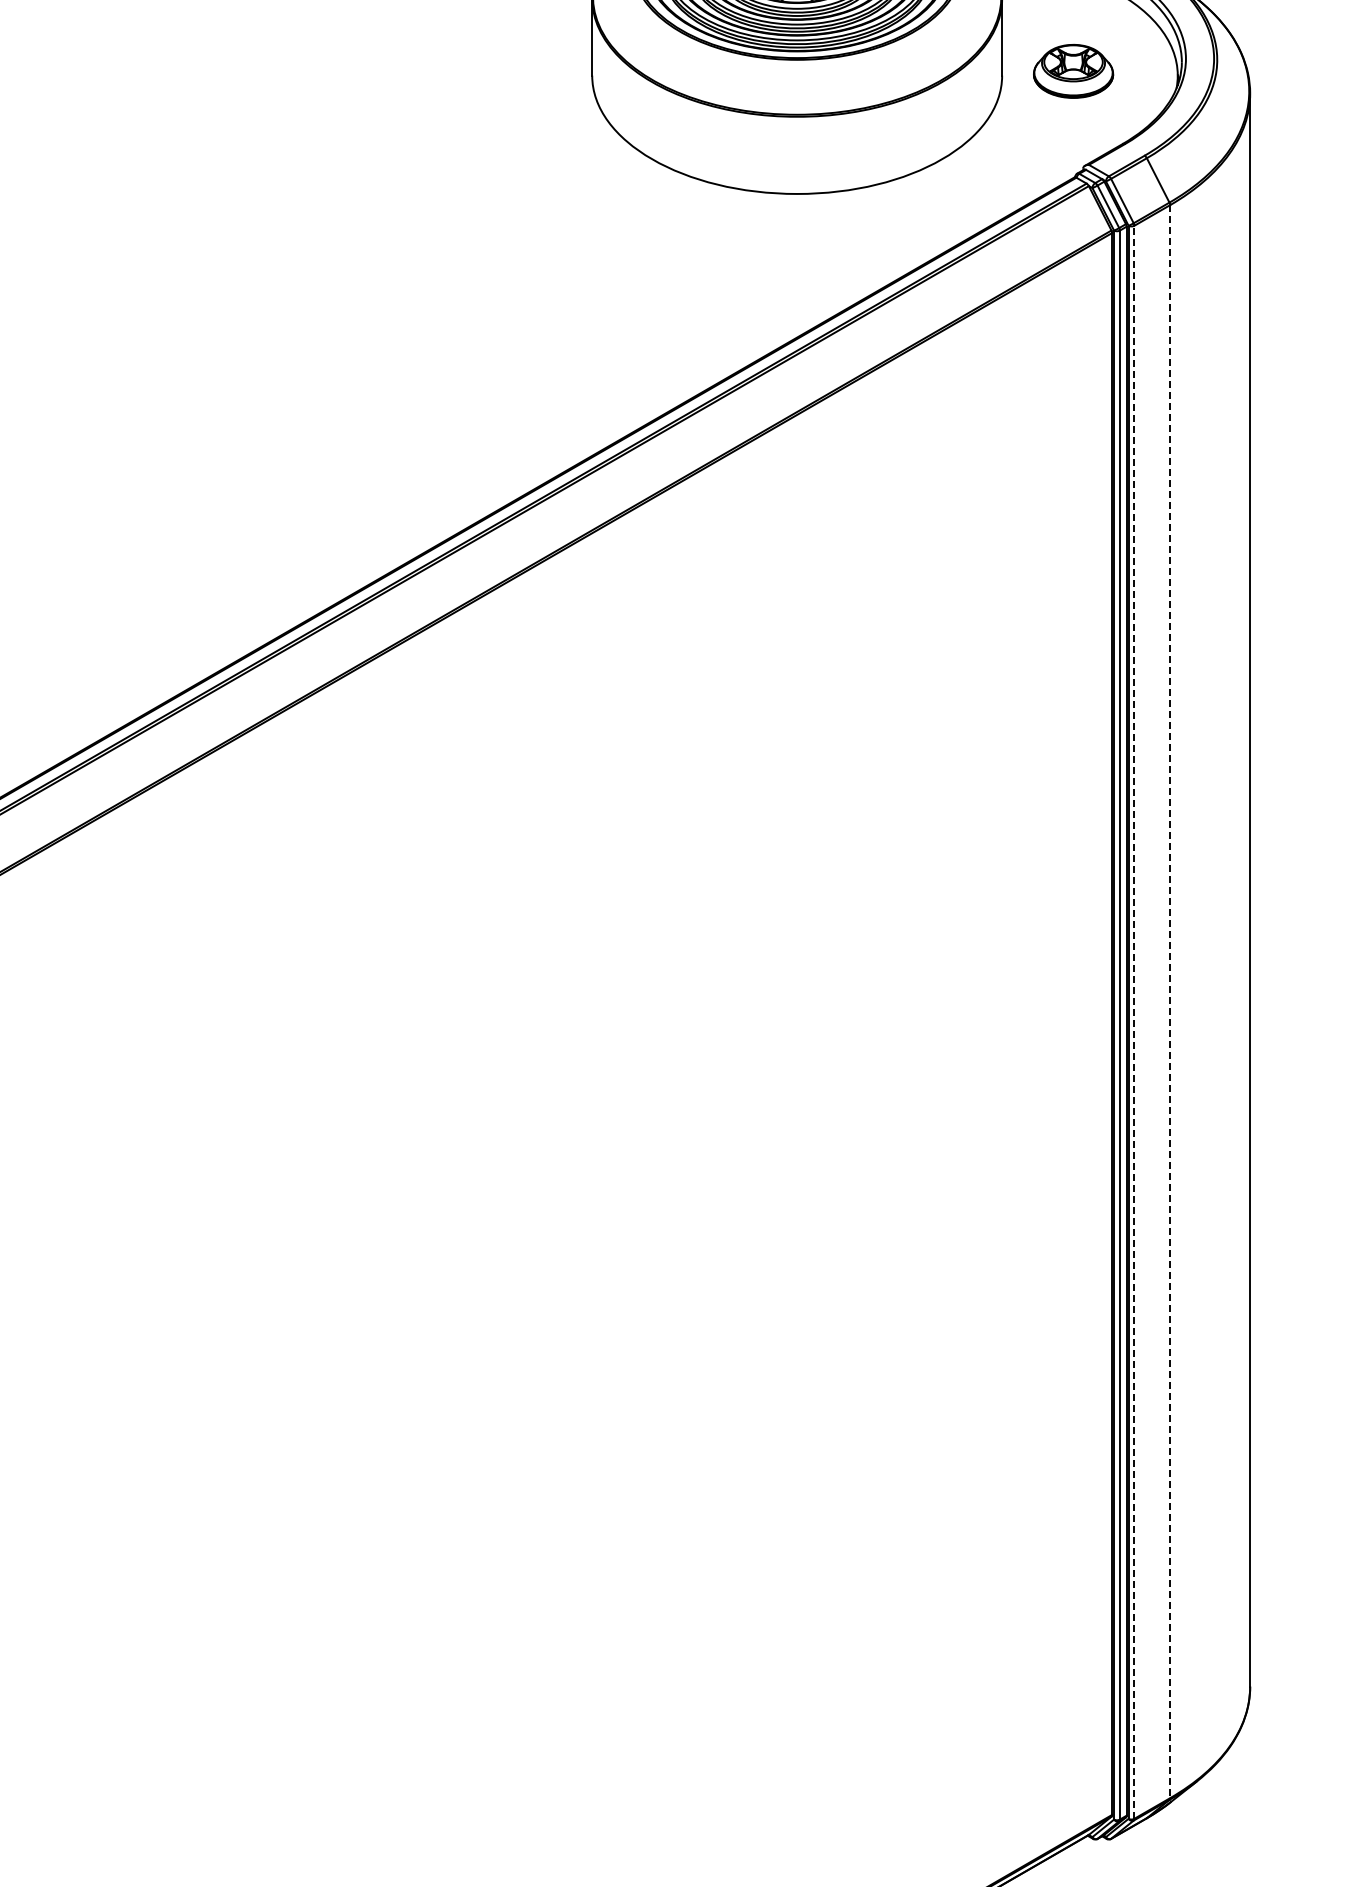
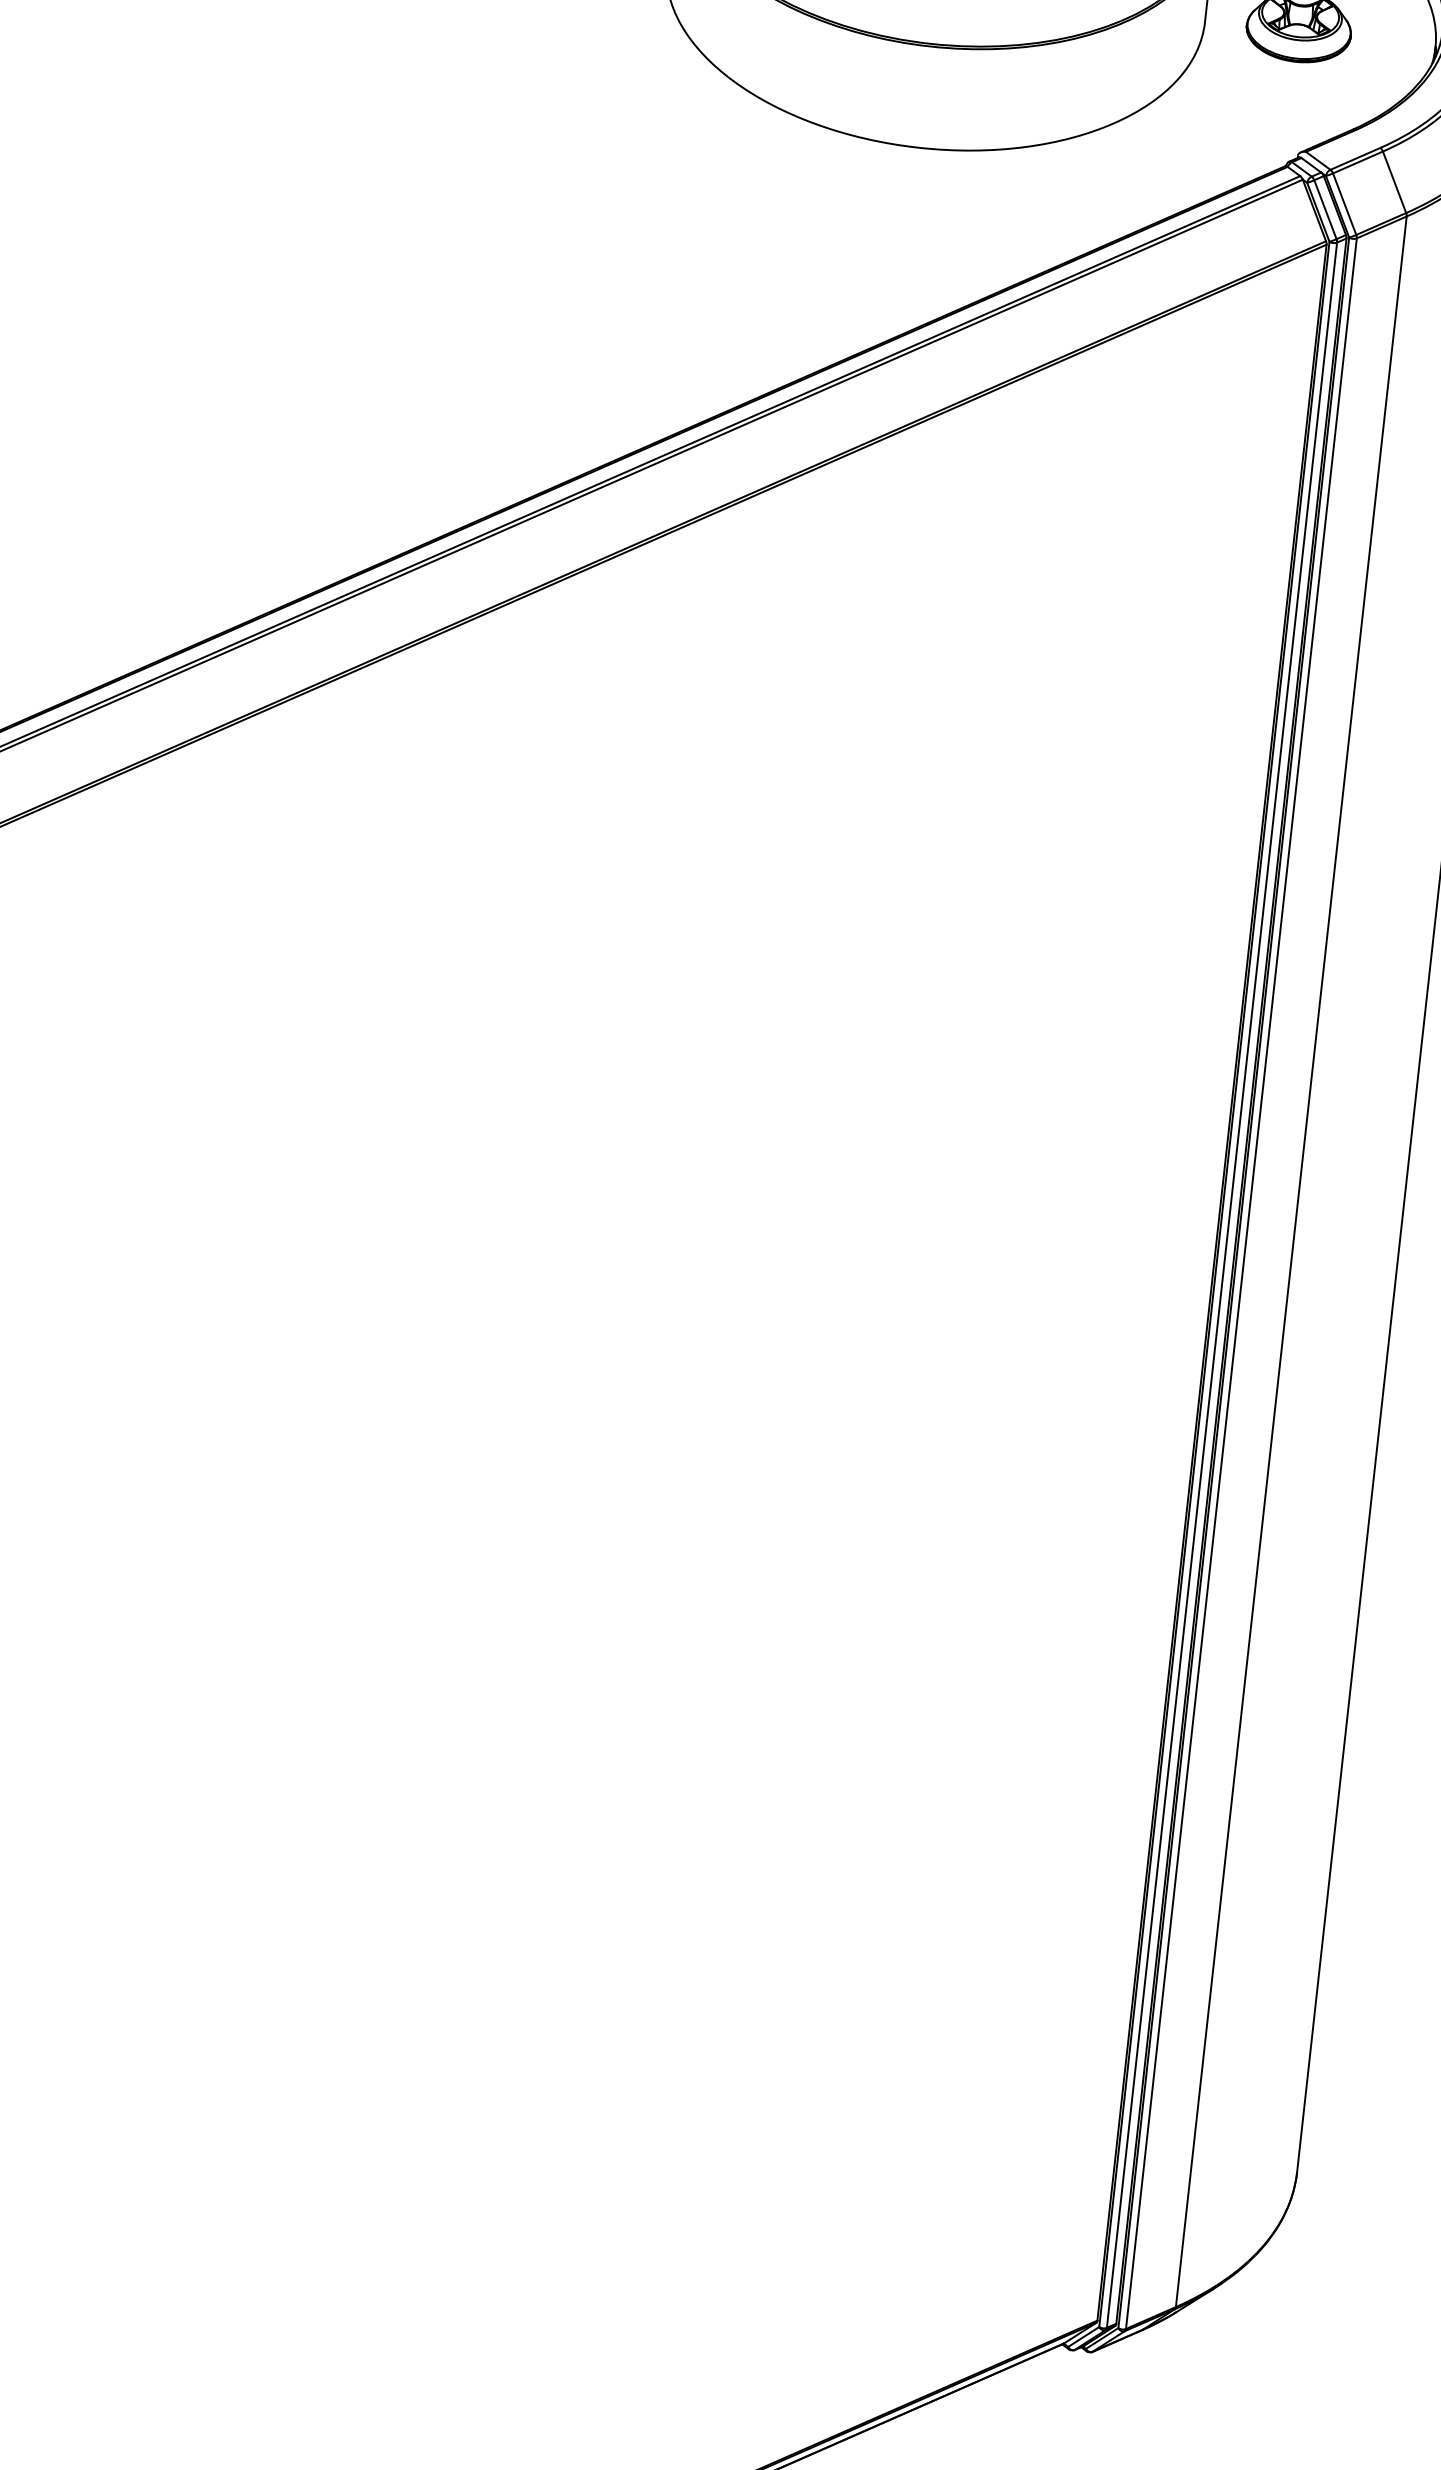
line: (1170, 1001) -> (1291, 1261), dashed -> solid
line: (1134, 1022) -> (1241, 1283), dashed -> solid

